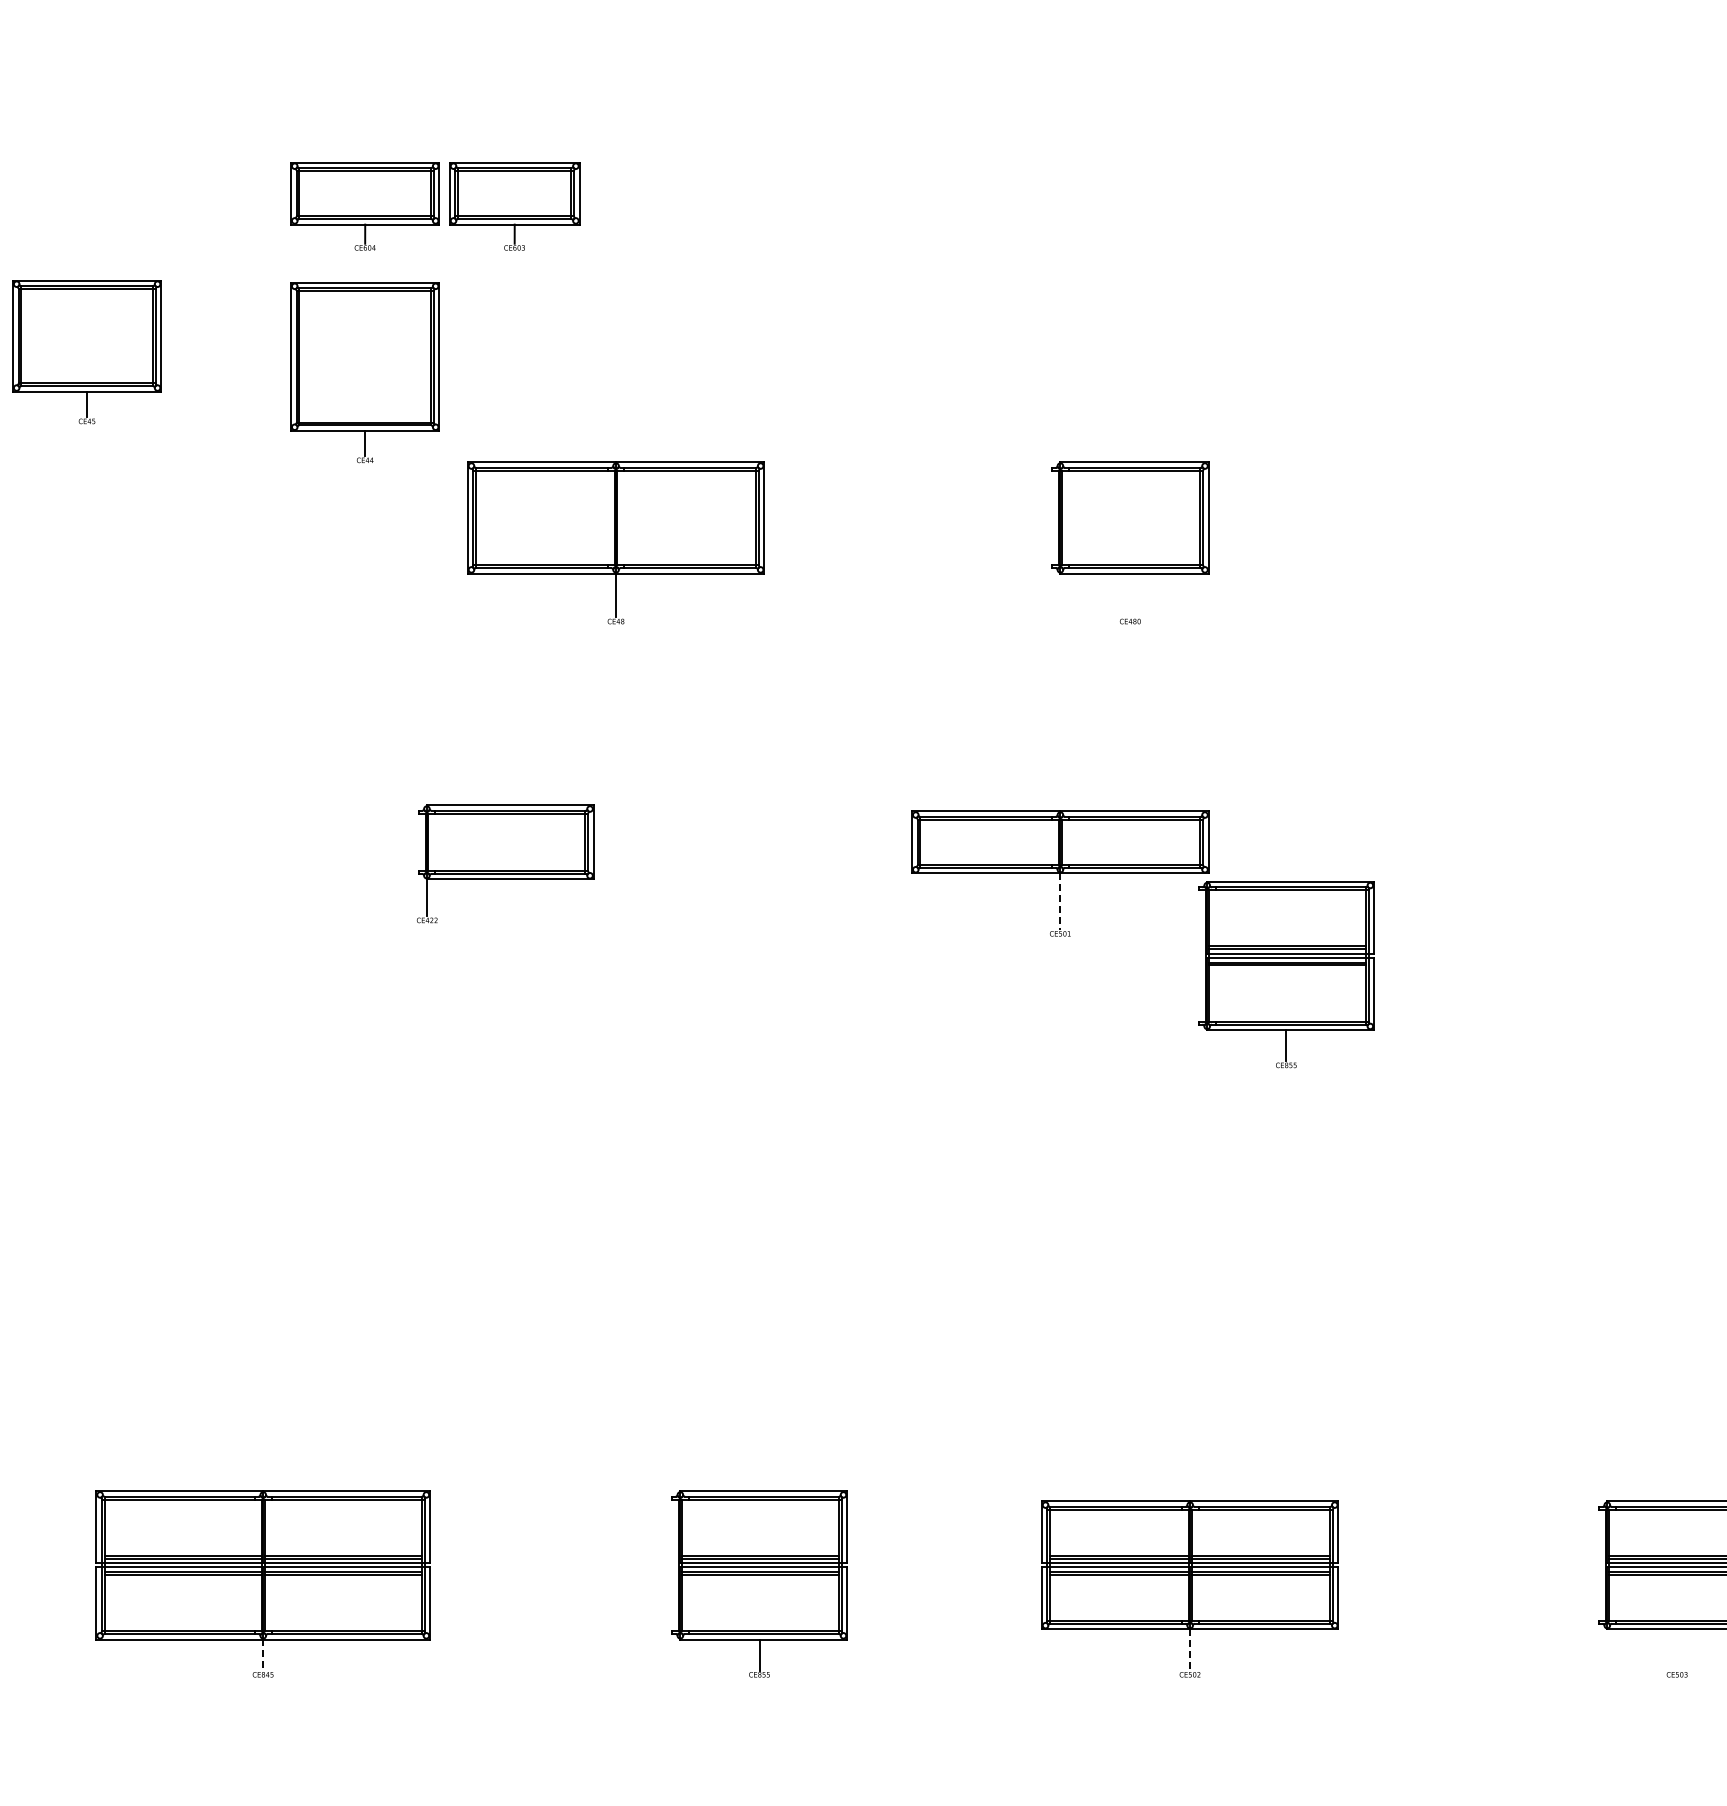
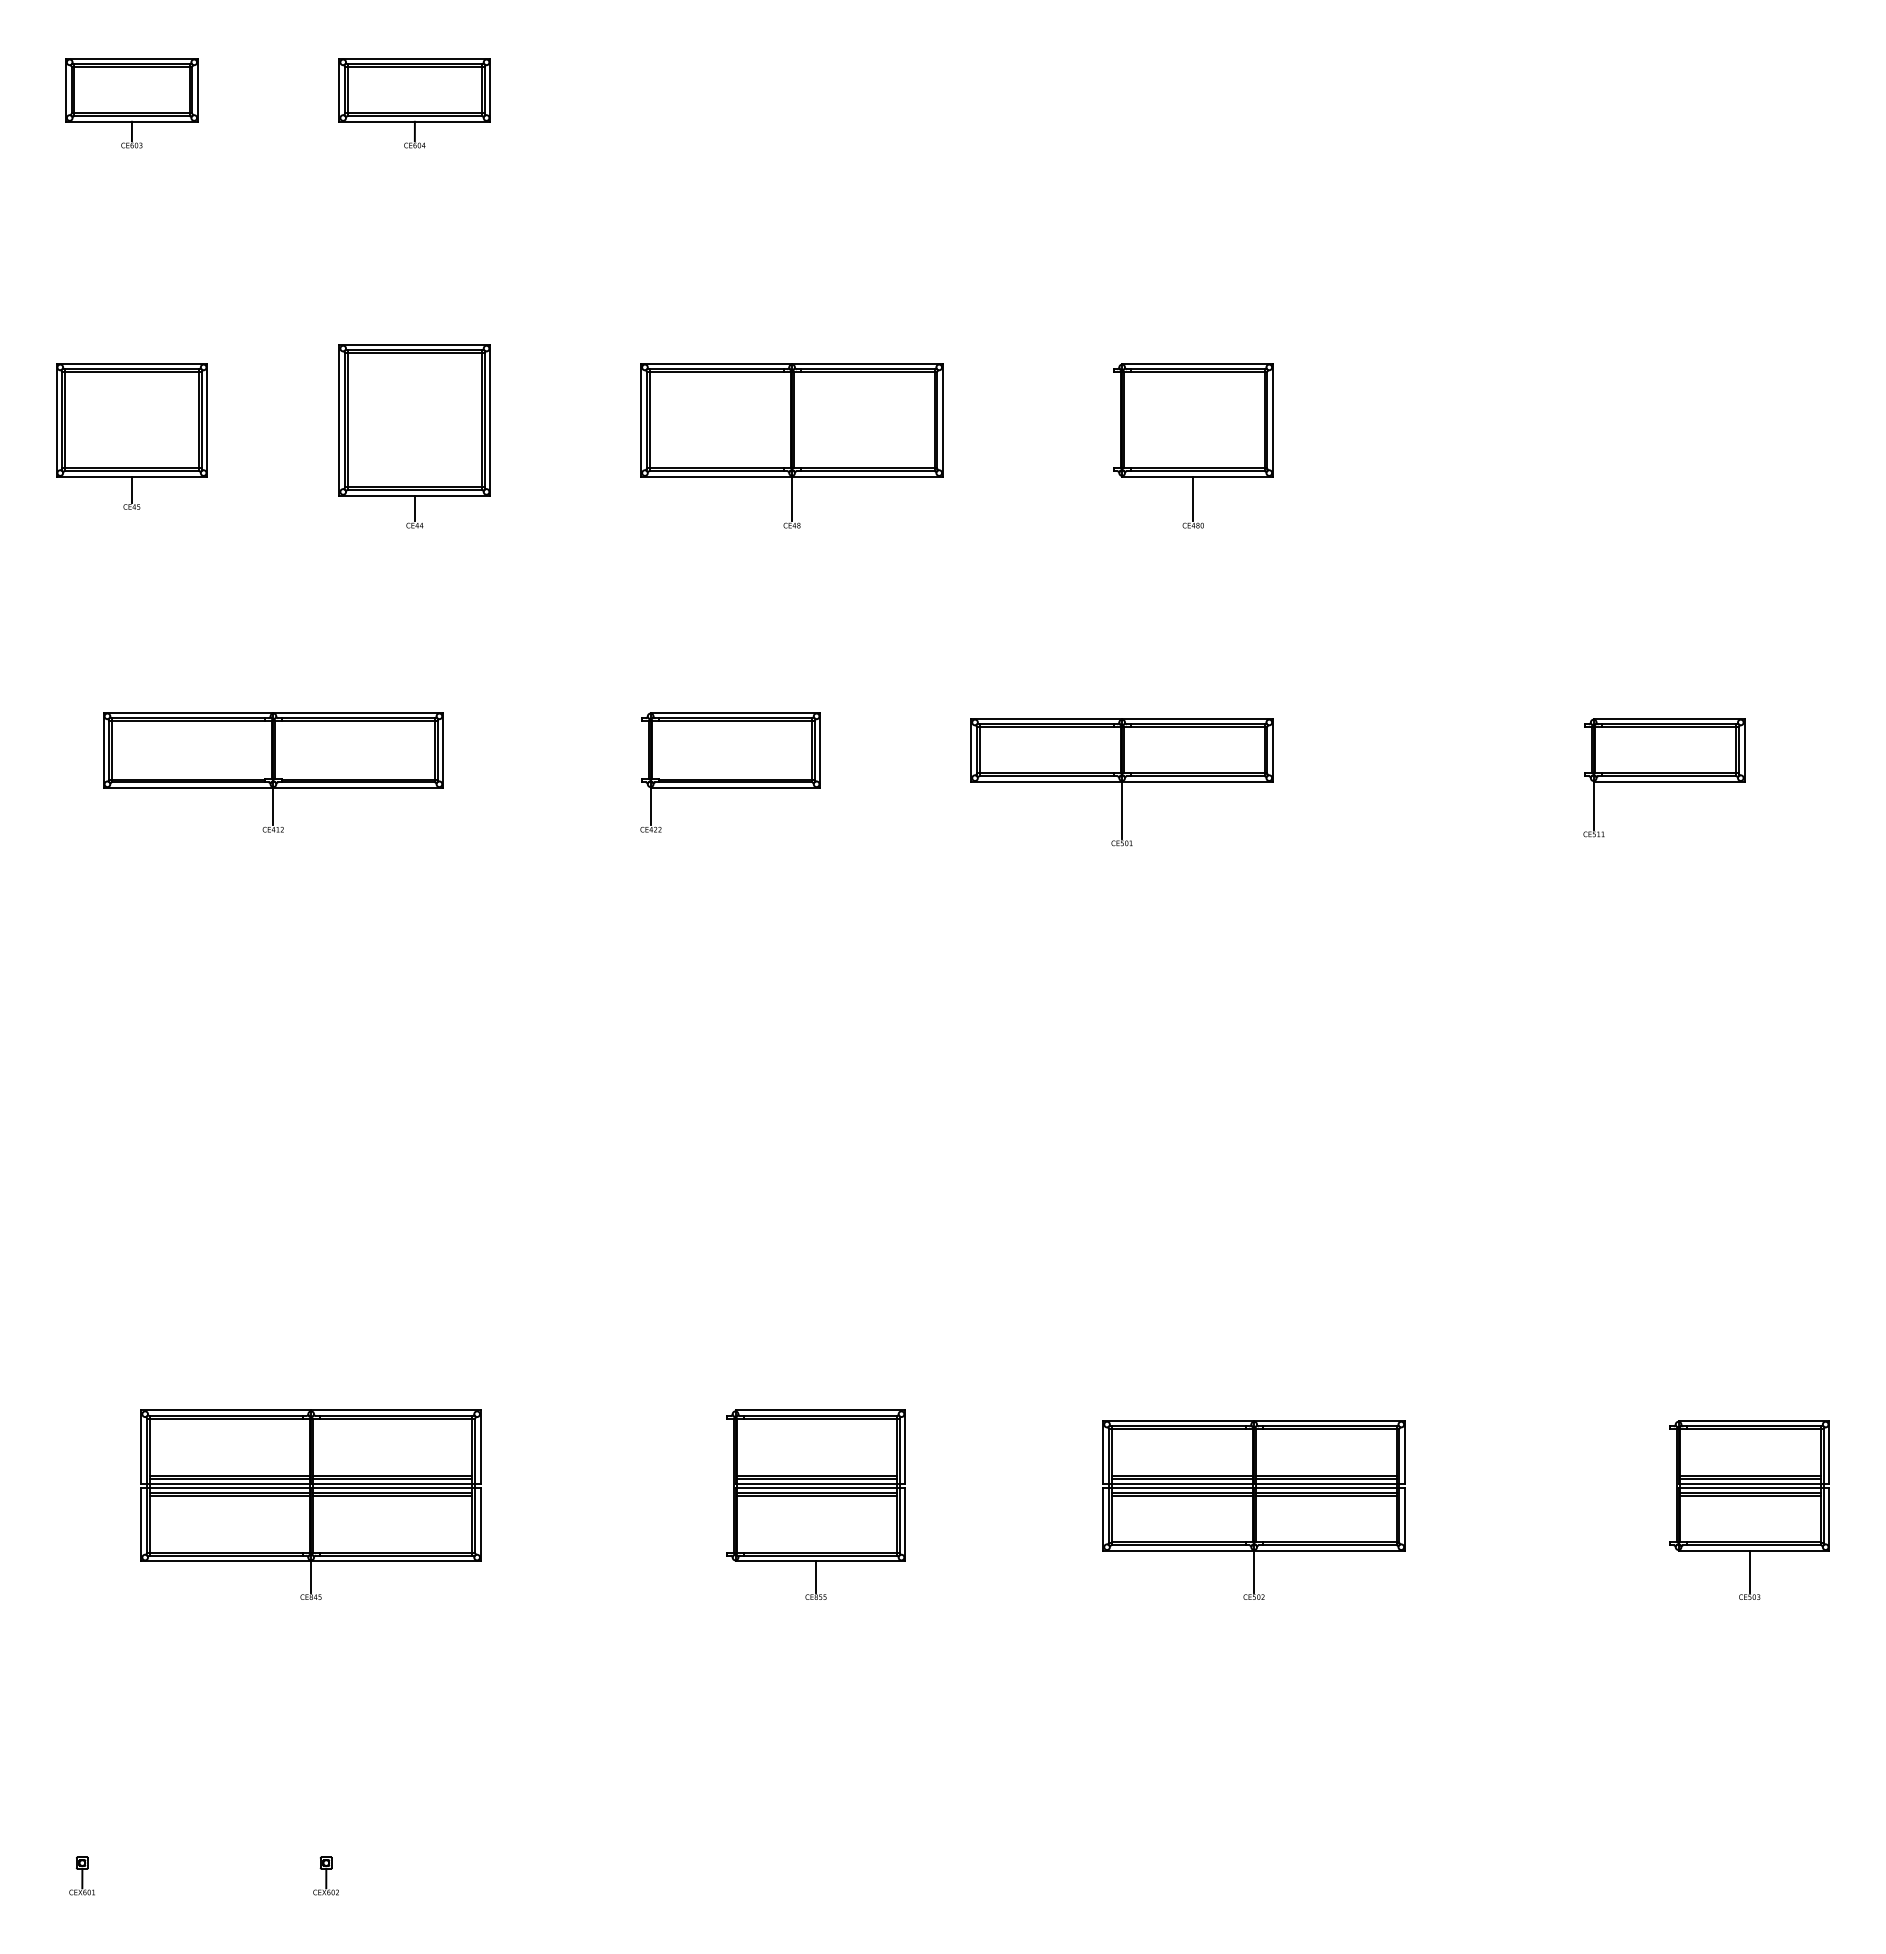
part: (514, 206) -> (131, 103), moved
part: (86, 352) -> (131, 436), moved
part: (364, 372) -> (414, 436), moved
part: (615, 542) -> (791, 445), moved
line: (1130, 594) -> (1193, 498), added
part: (226, 864) -> (273, 772), added
part: (505, 864) -> (730, 772), moved
part: (1593, 869) -> (1664, 777), added
line: (1060, 901) -> (1122, 810), dashed -> solid
part: (1285, 974) -> (1351, 884), removed
line: (1190, 1649) -> (1254, 1571), dashed -> solid
line: (1677, 1649) -> (1749, 1571), added
line: (263, 1655) -> (311, 1577), dashed -> solid

